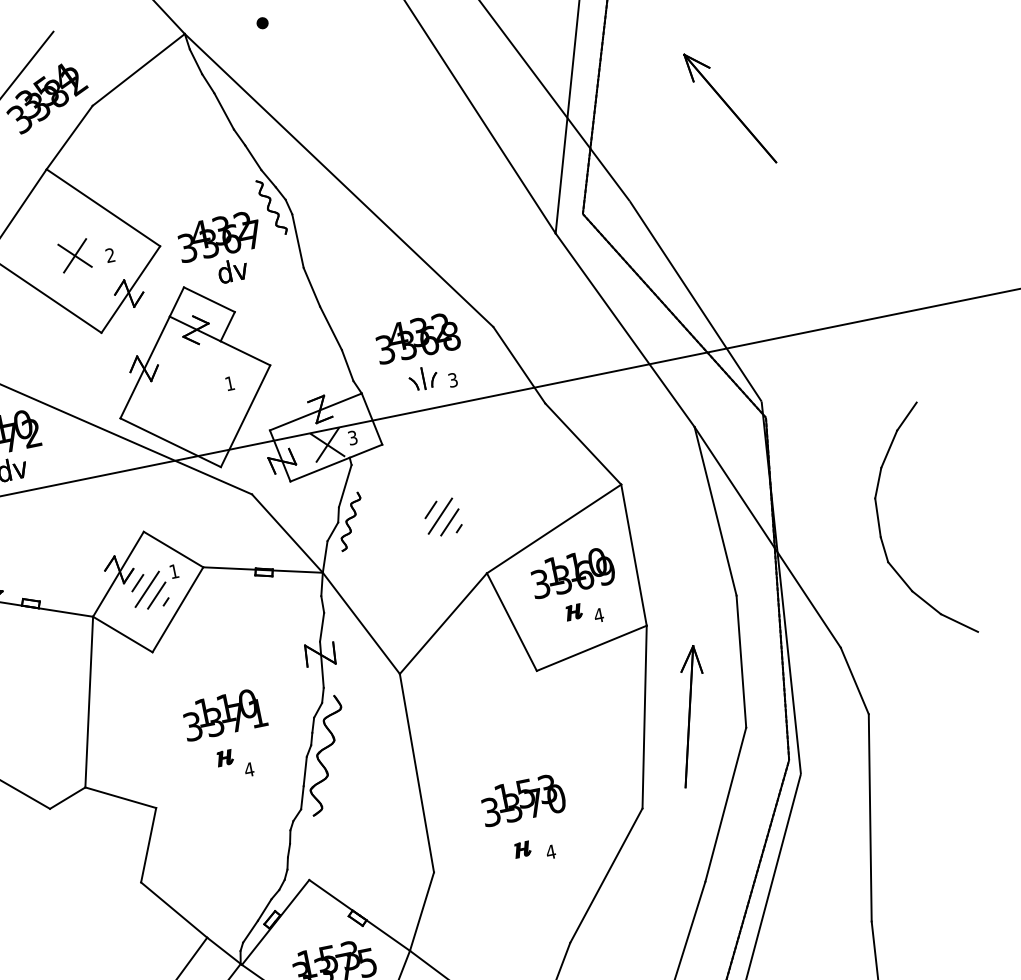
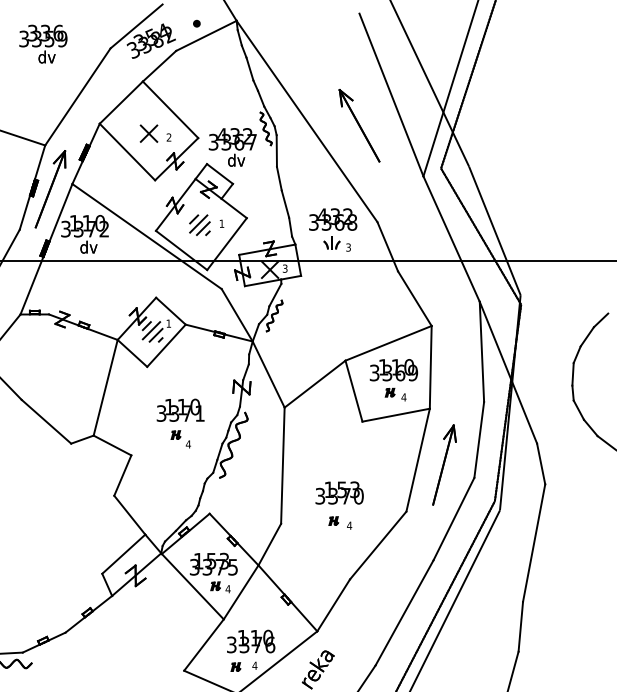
part: (261, 22) -> (196, 23), moved
part: (729, 108) -> (359, 125), moved
part: (442, 518) -> (199, 225), moved

